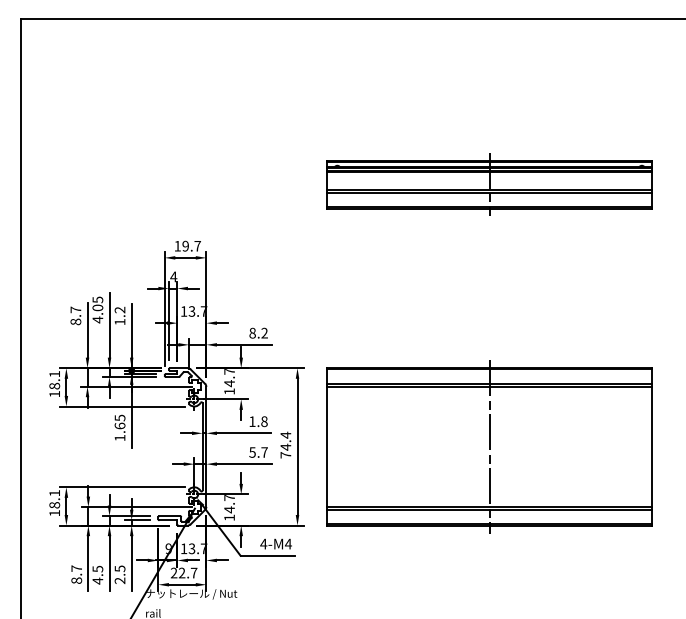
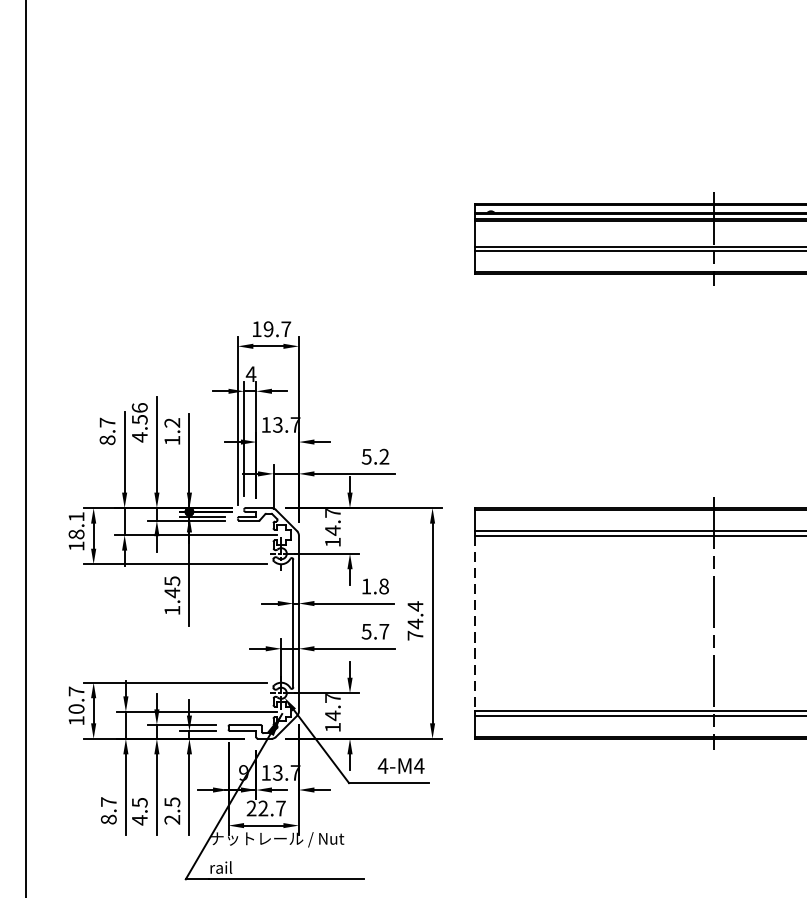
text: (97, 303) -> (139, 413), 4.05 -> 4.56
text: (252, 332) -> (366, 455), 8.2 -> 5.2
text: (119, 426) -> (171, 593), 1.65 -> 1.45
line: (326, 447) -> (475, 624), solid -> dashed
text: (54, 499) -> (76, 700), 18.1 -> 10.7

